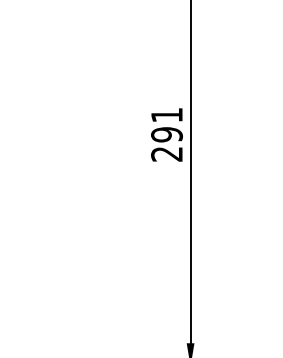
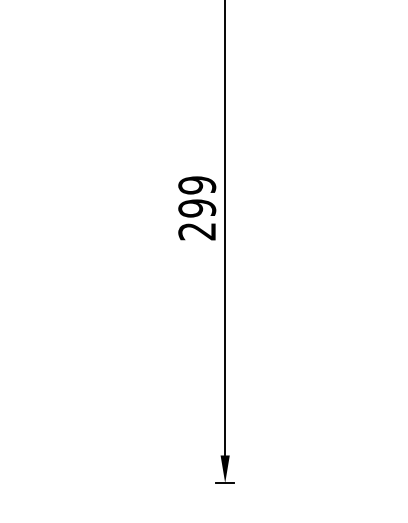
text: (167, 115) -> (197, 185), 291 -> 299

